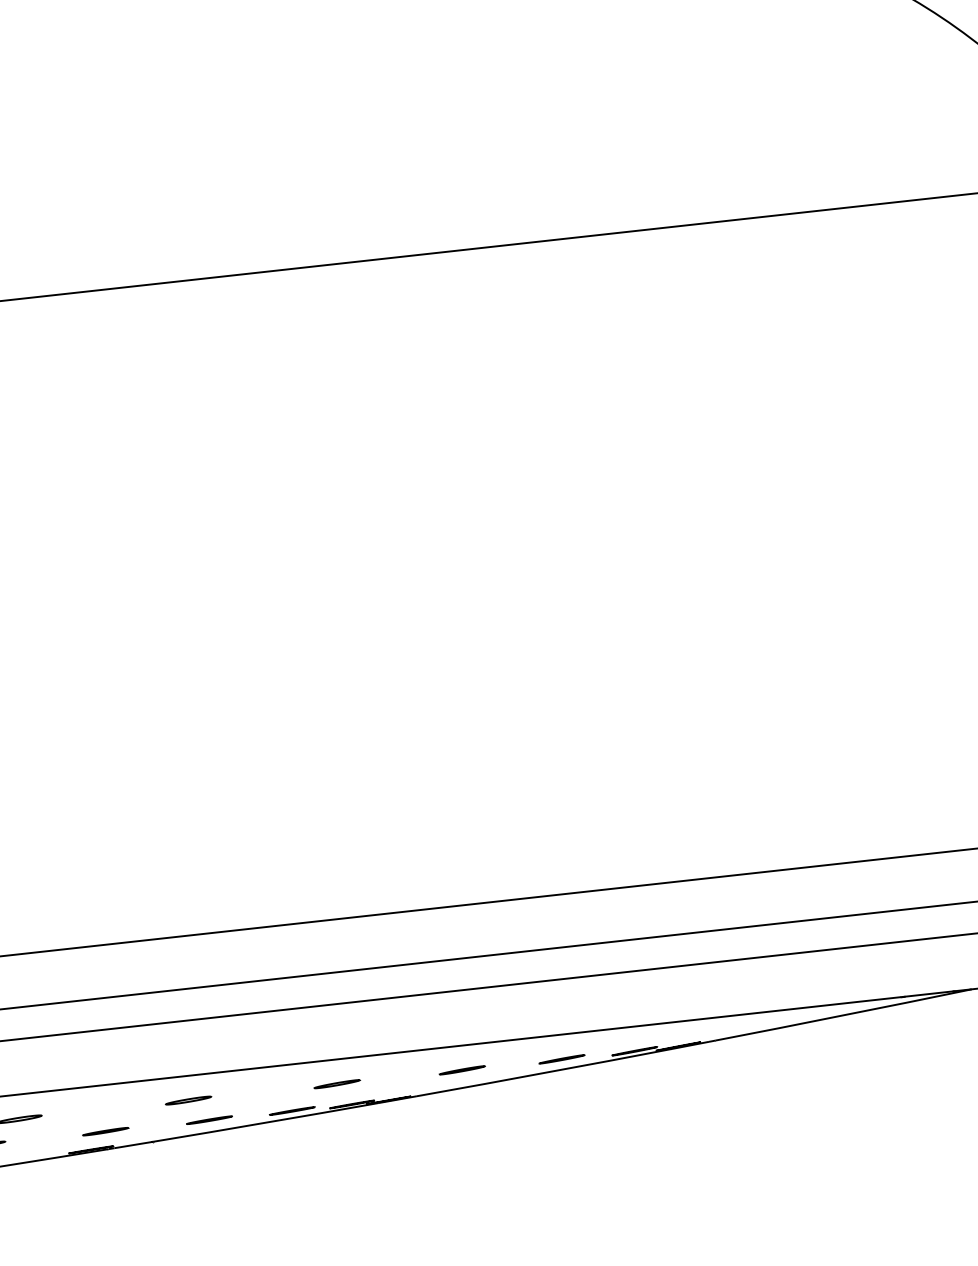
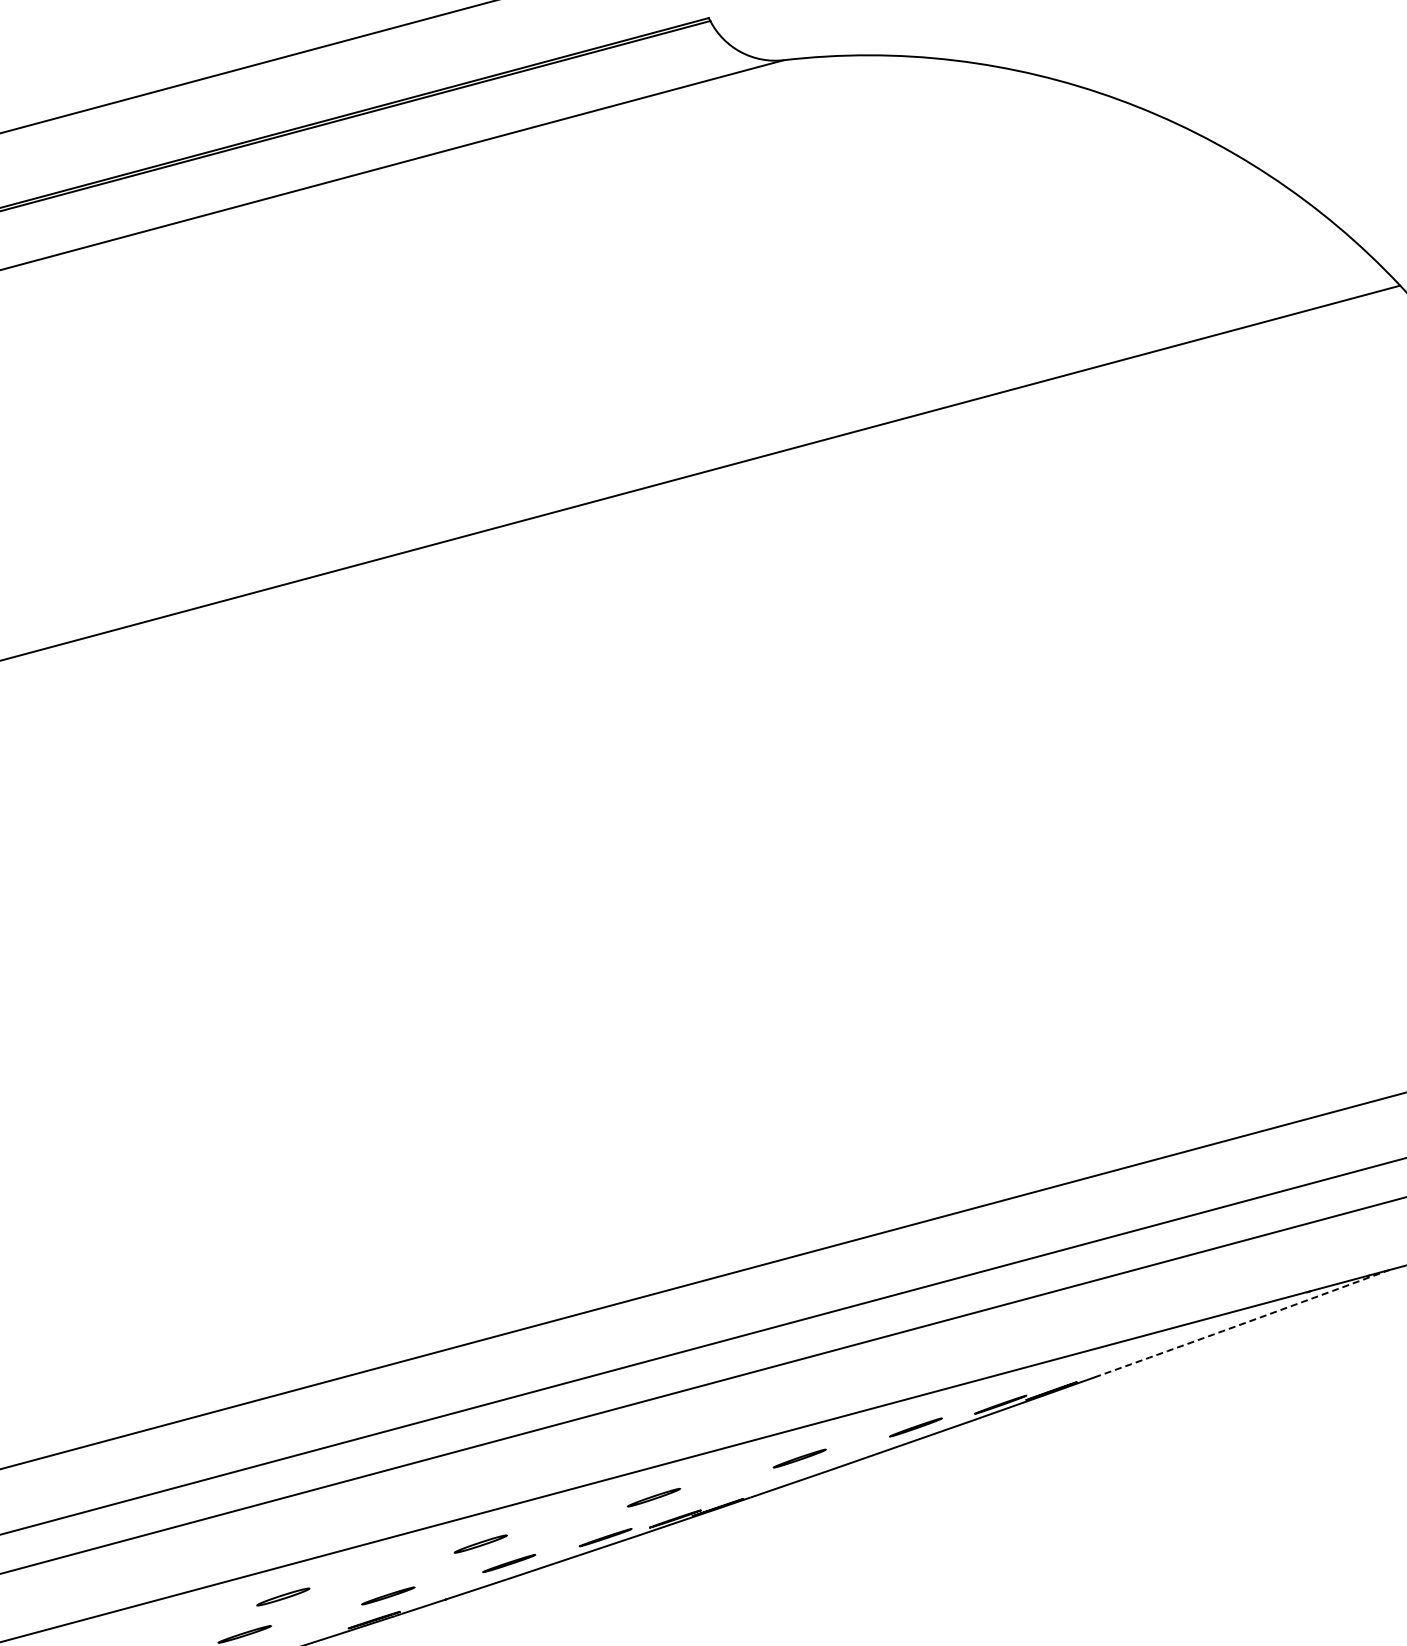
arc: (842, 1015) -> (1240, 1324), solid -> dashed

